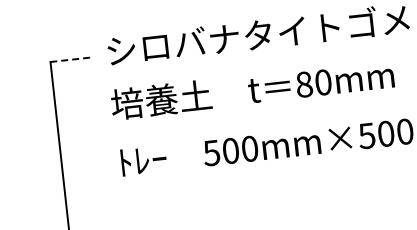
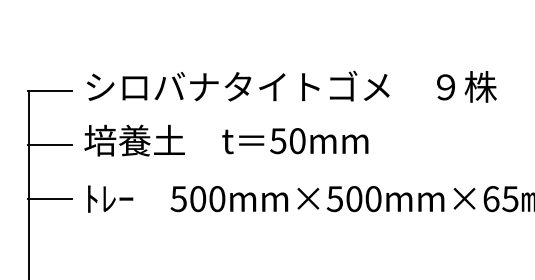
line: (72, 59) -> (50, 90), dashed -> solid
text: (304, 84) -> (278, 141), 80mm -> 50mm
line: (78, 113) -> (50, 144), added
line: (84, 167) -> (50, 199), added

